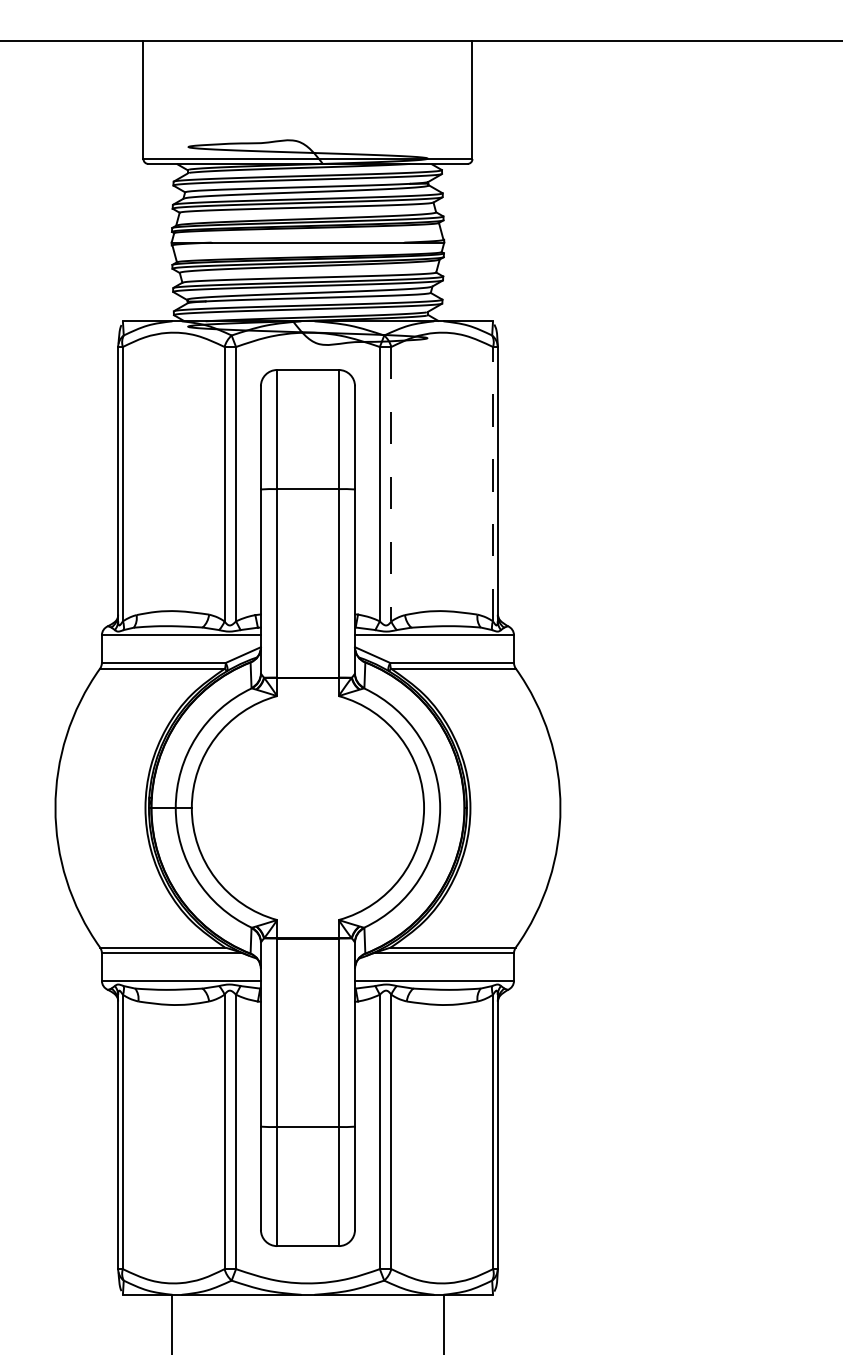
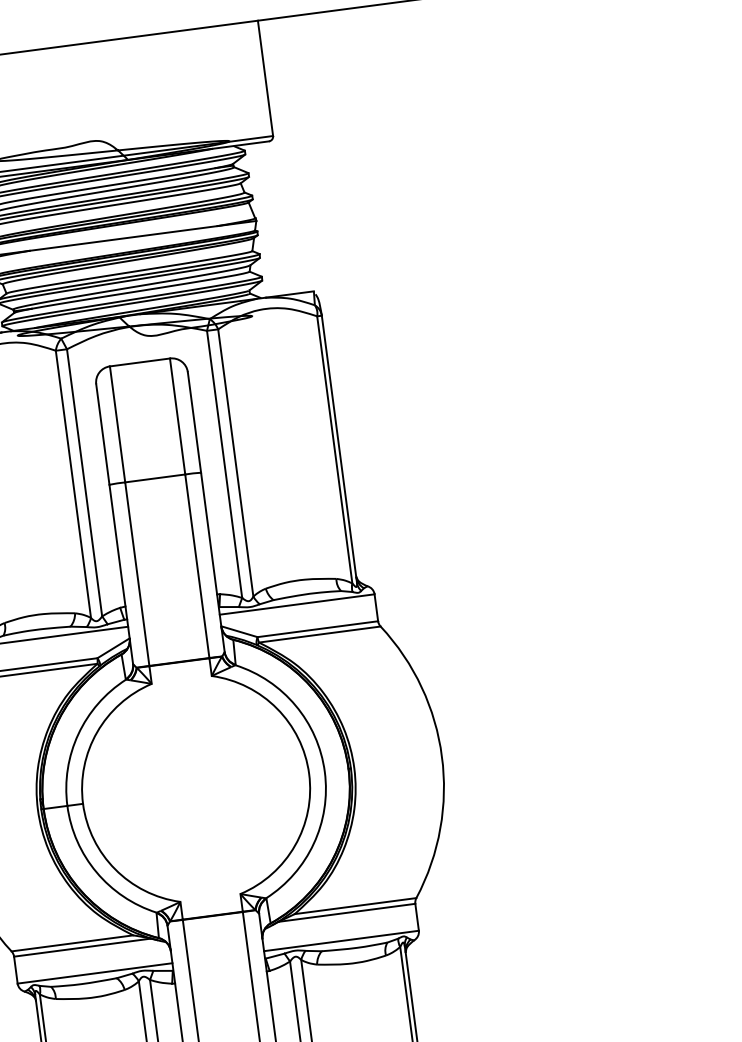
line: (493, 483) -> (335, 449), dashed -> solid
line: (391, 484) -> (235, 463), dashed -> solid

